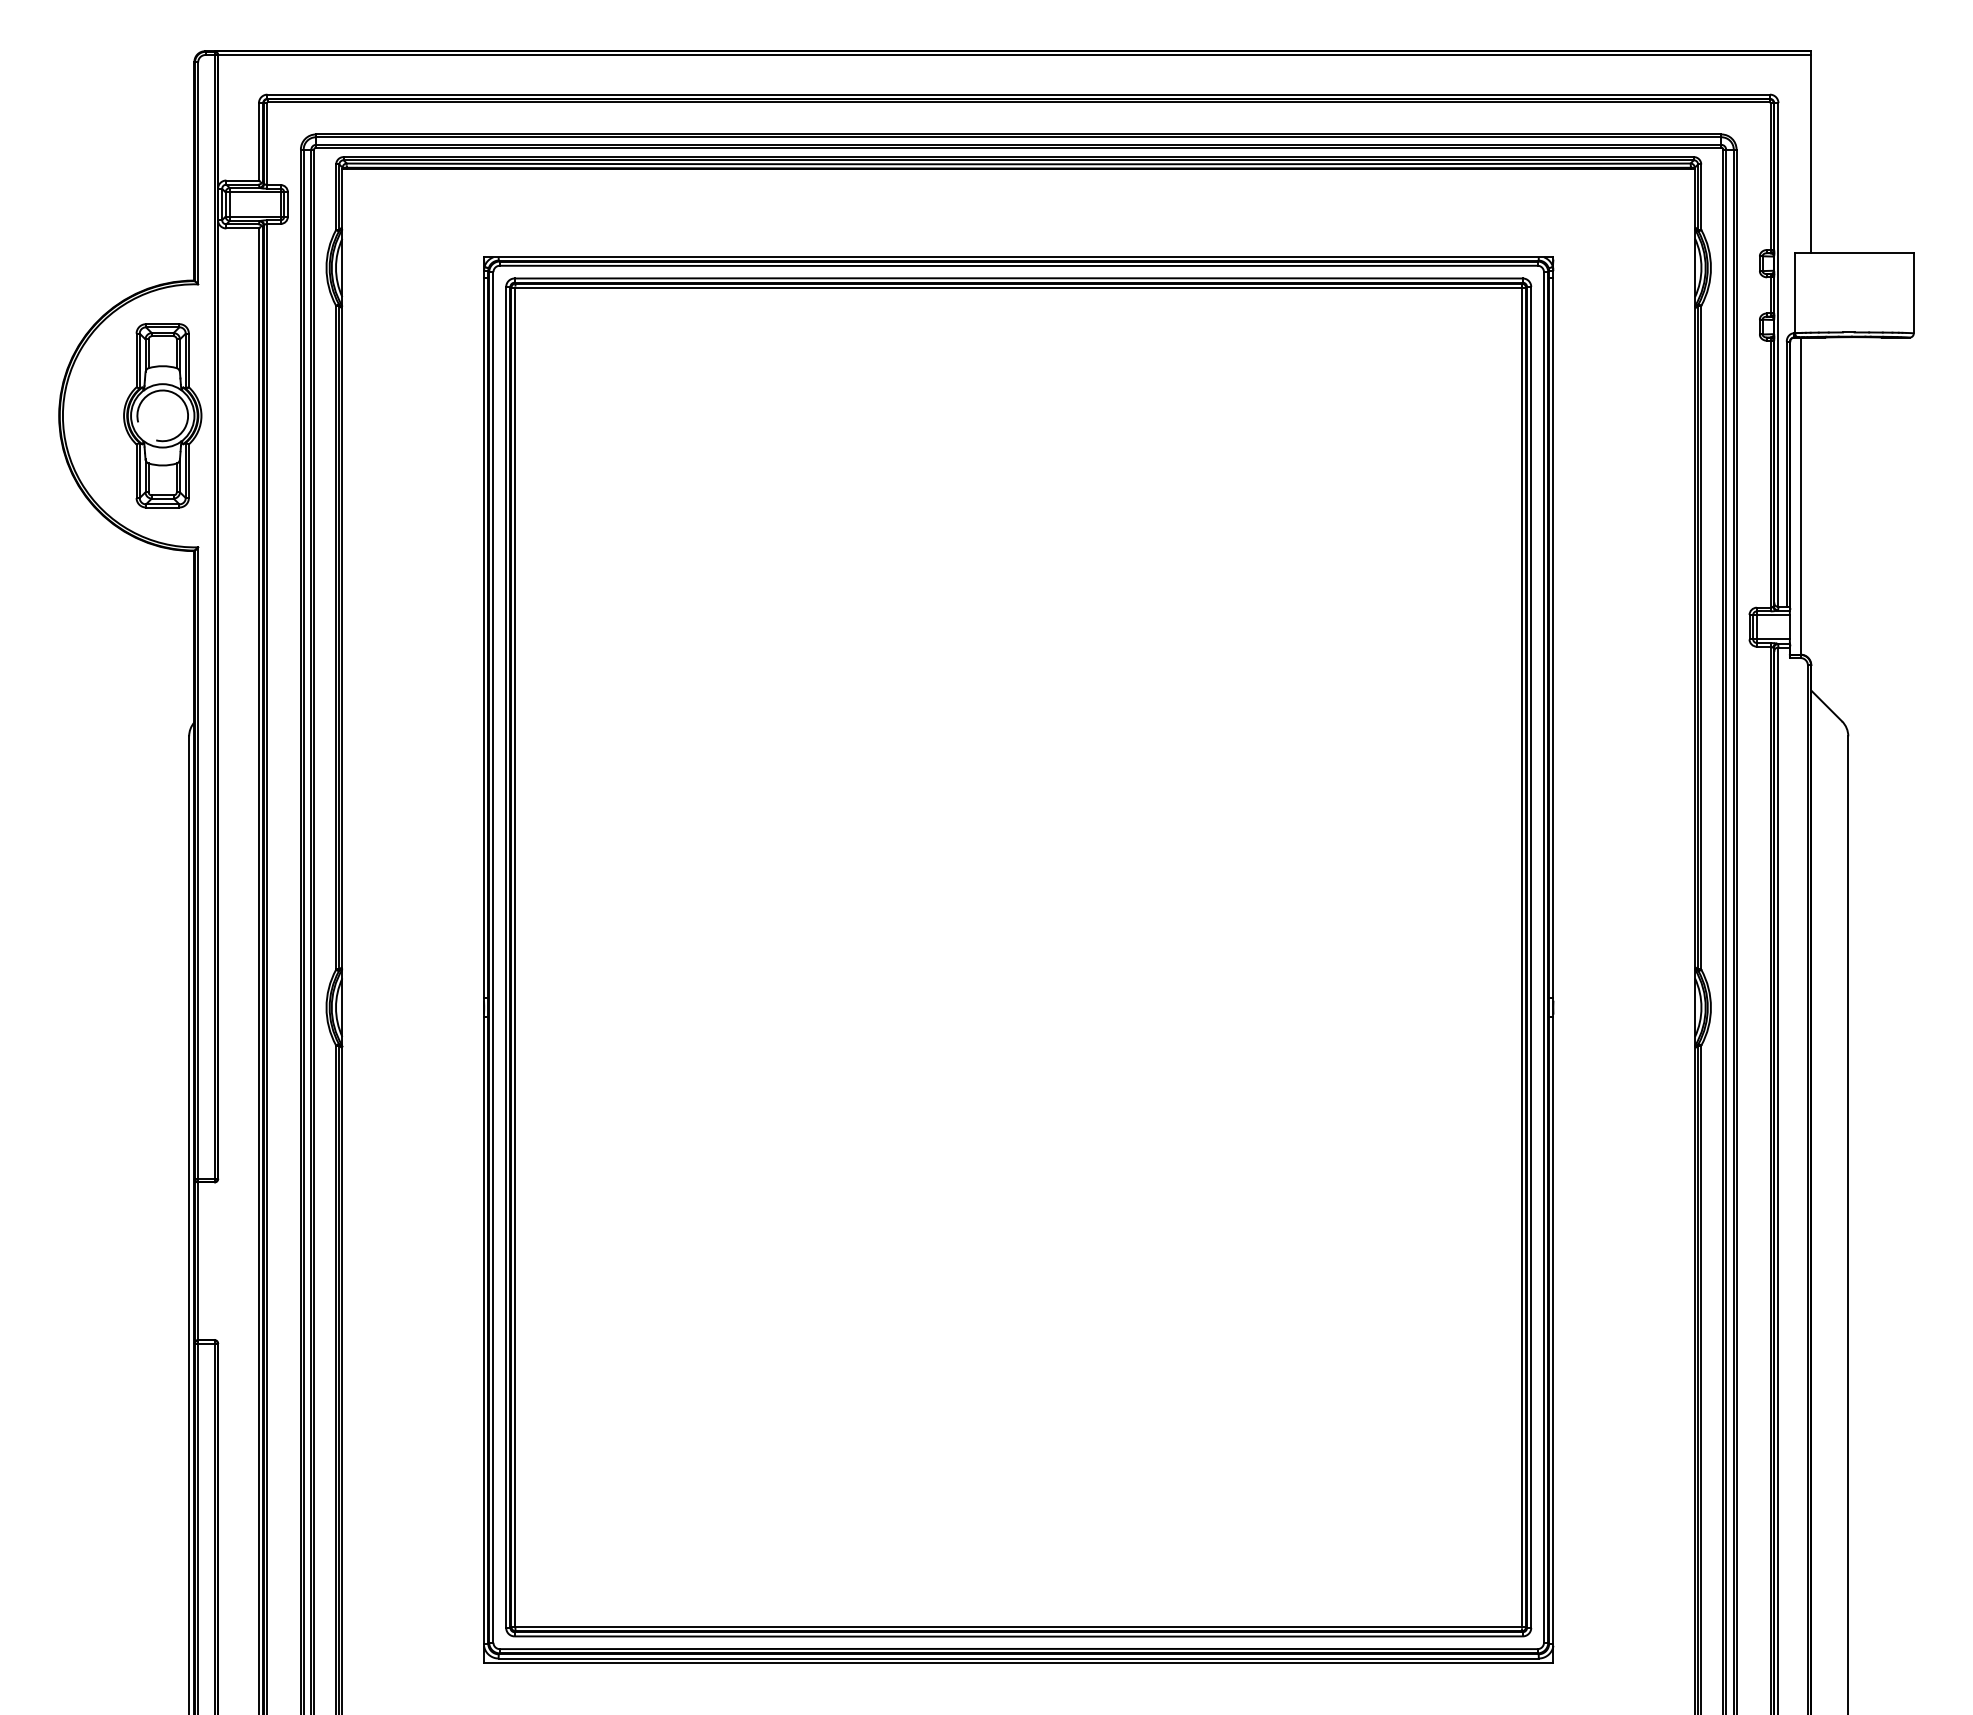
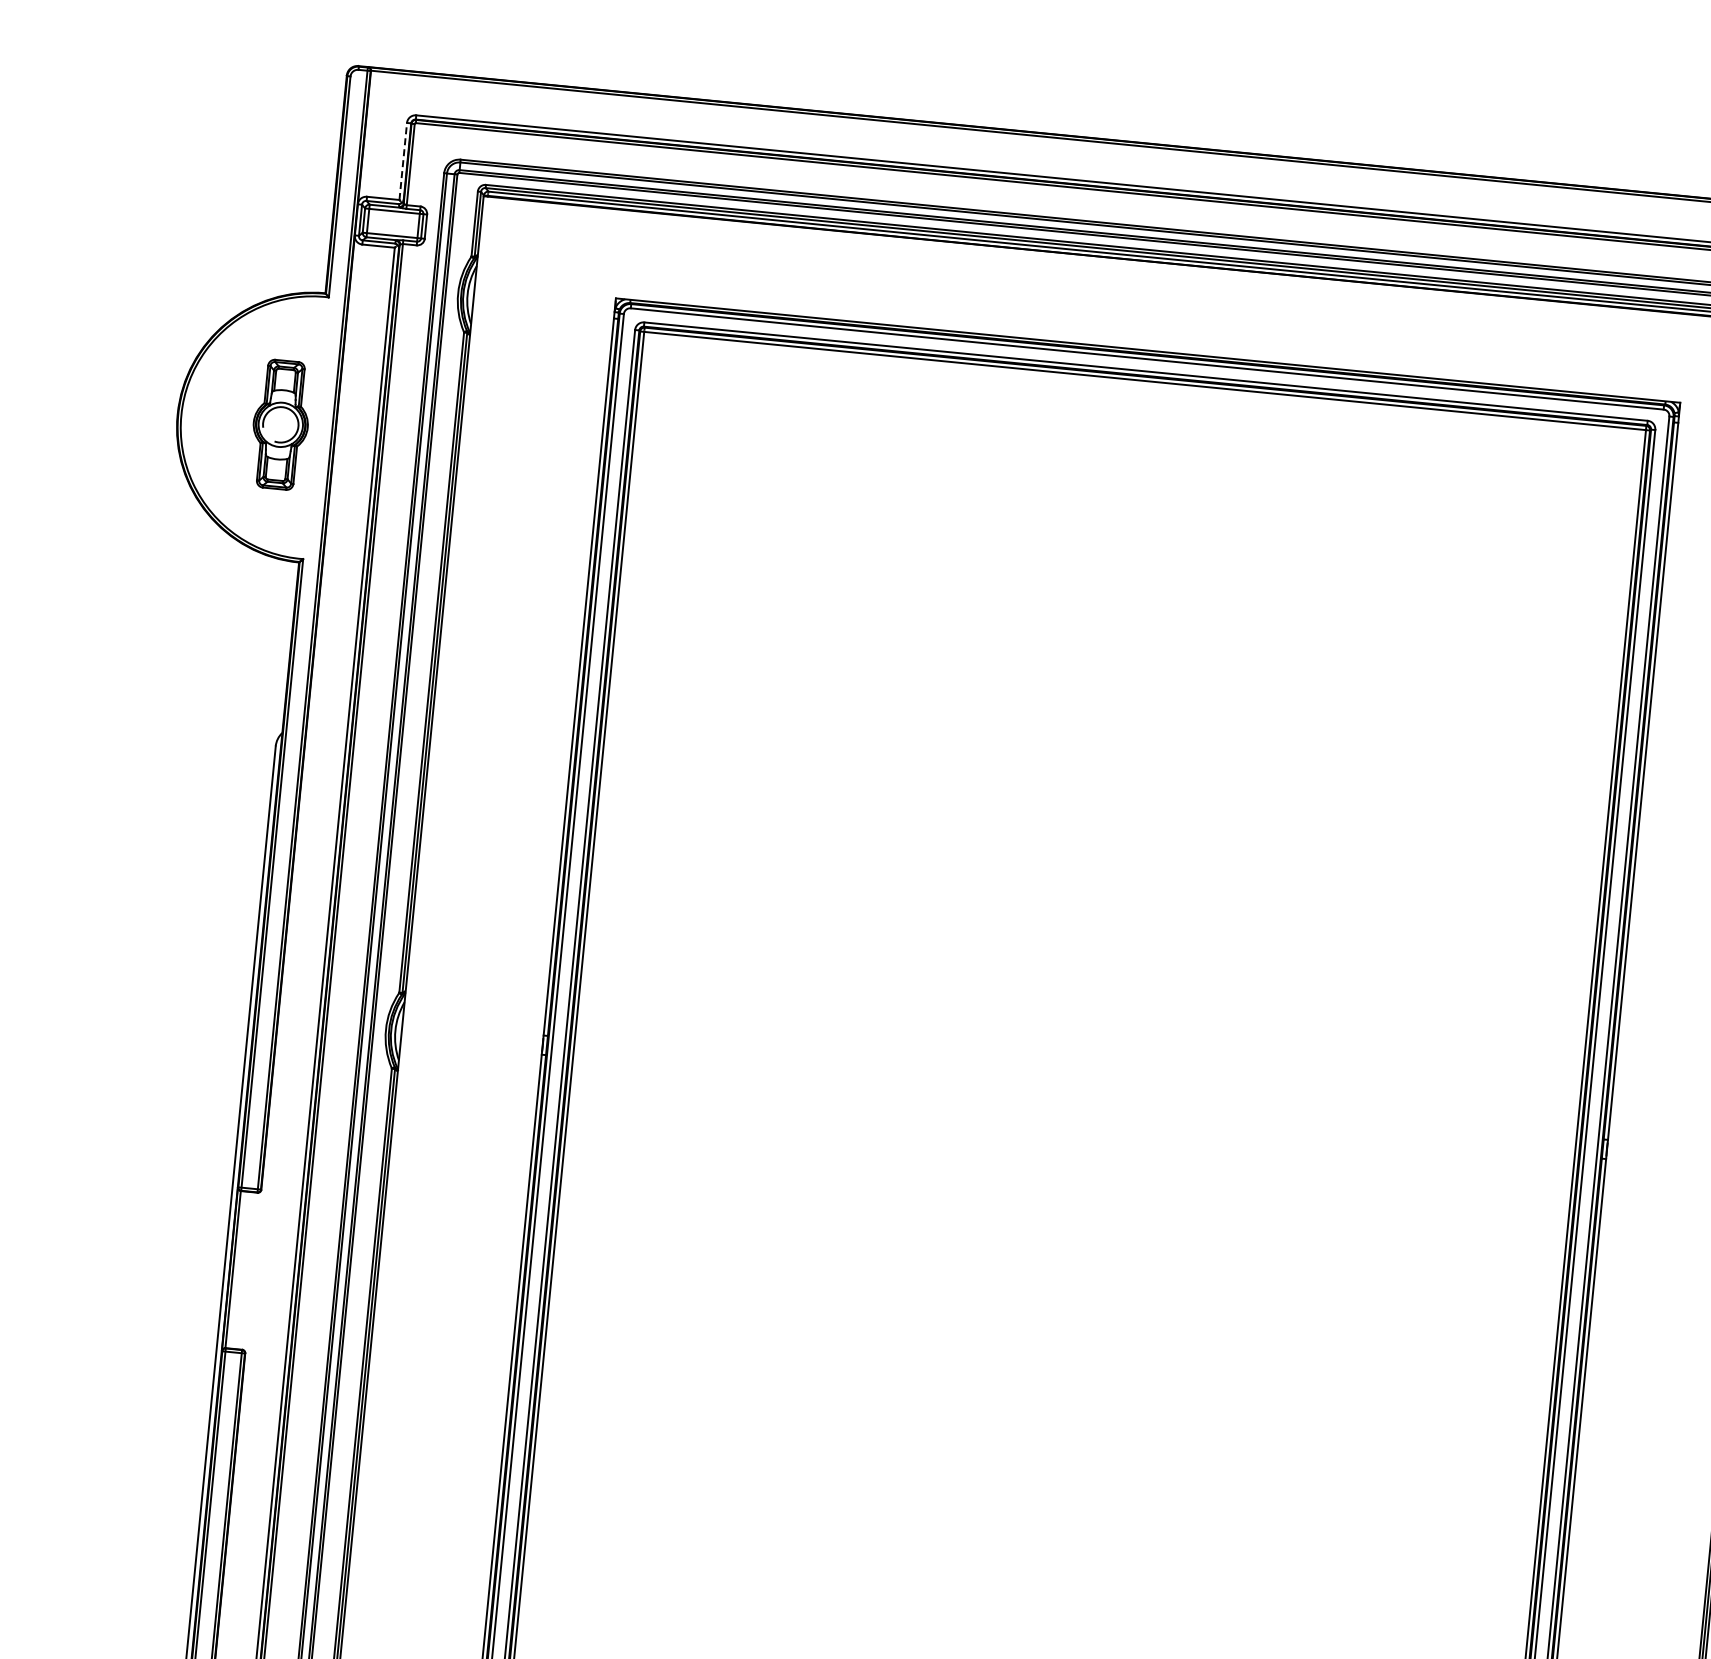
line: (258, 141) -> (402, 161), solid -> dashed
part: (162, 415) -> (280, 424), size x0.7

